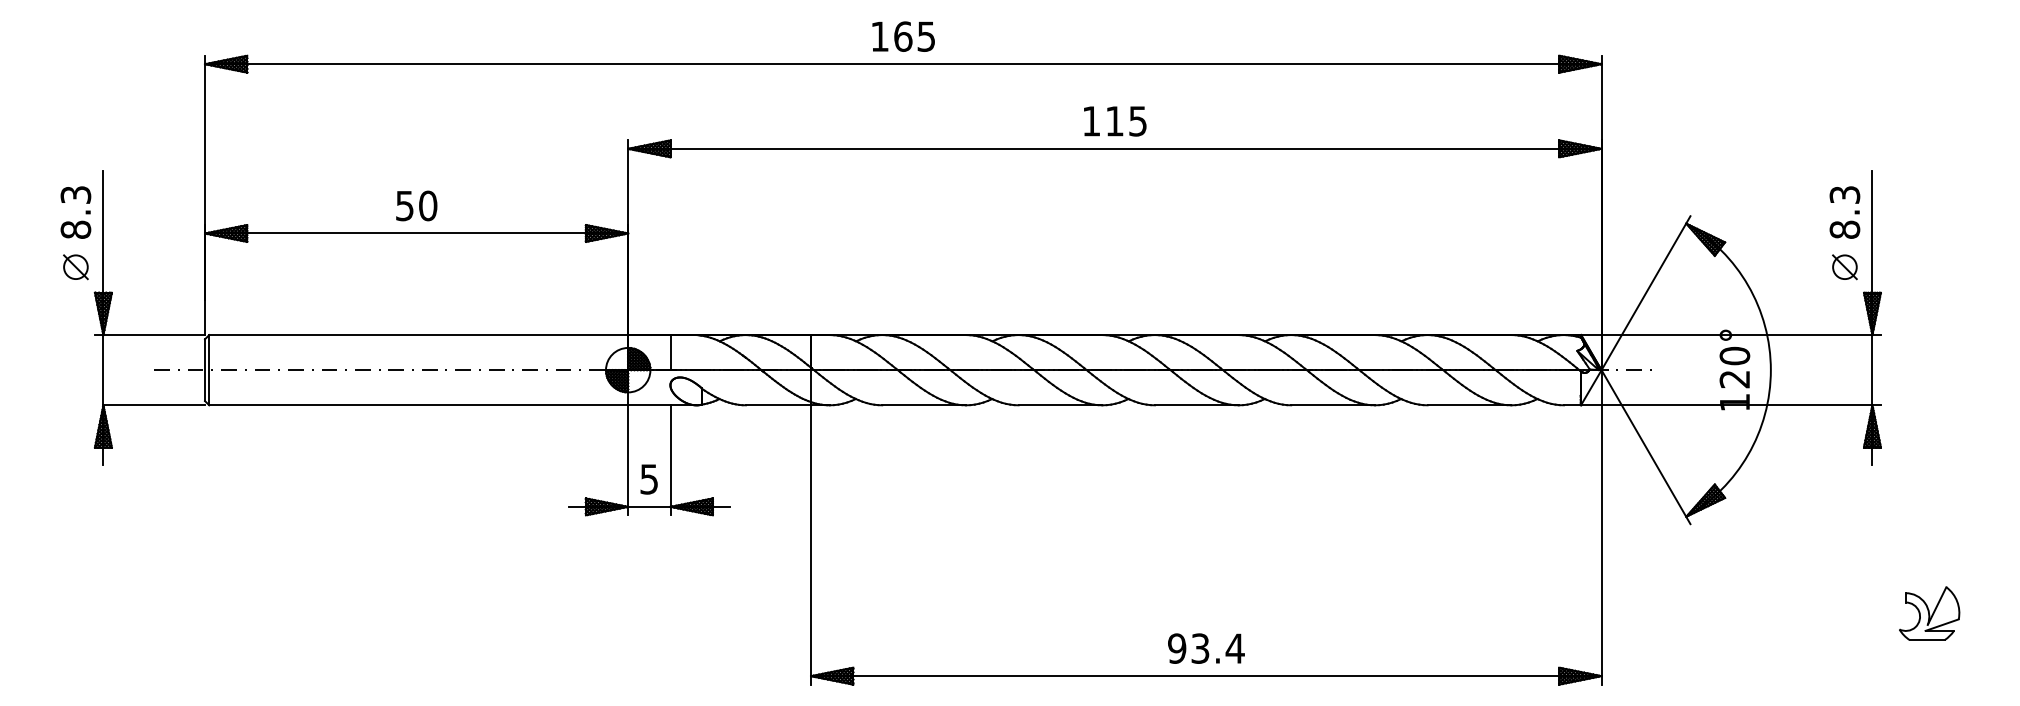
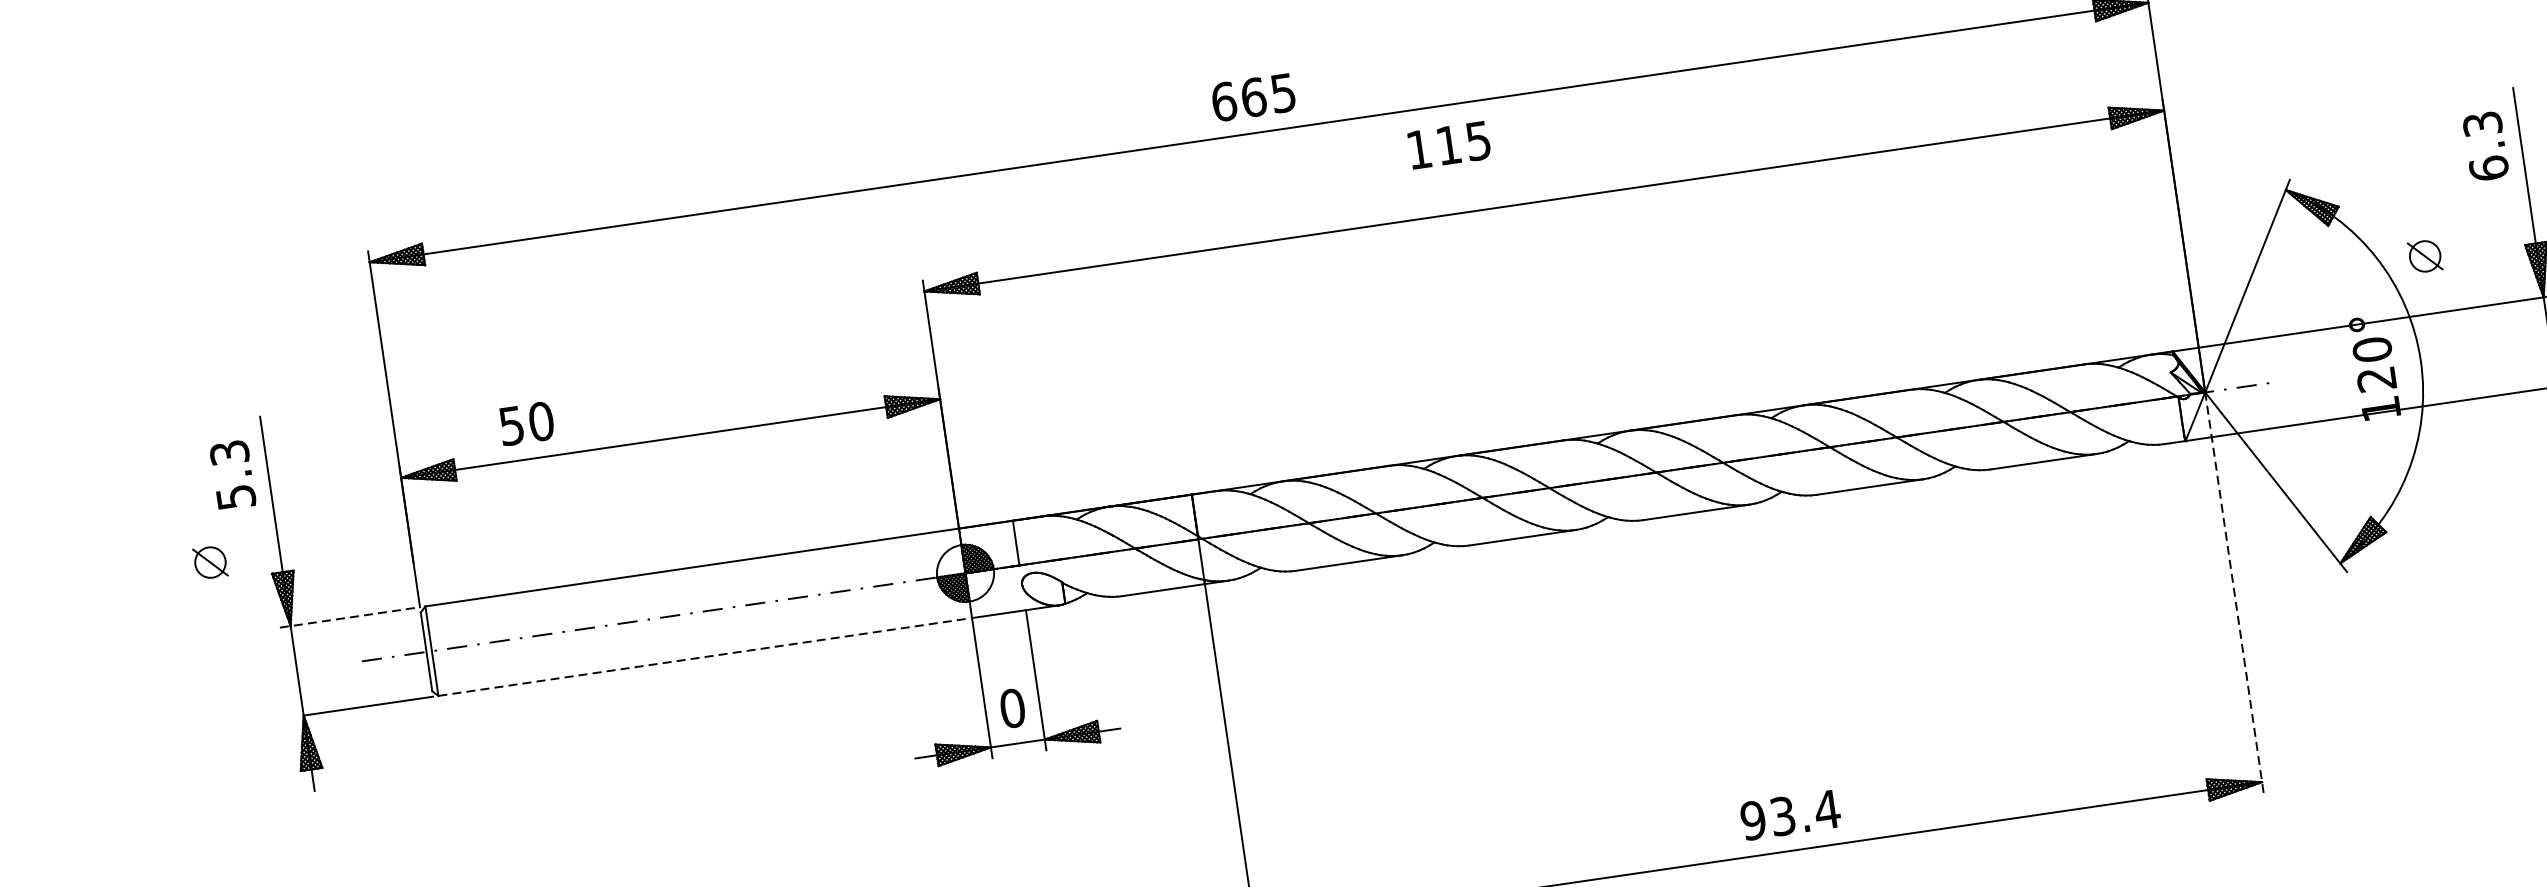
text: (880, 36) -> (1224, 101), 165 -> 665
text: (1115, 121) -> (1449, 145), moved
text: (416, 205) -> (526, 423), moved
text: (75, 229) -> (235, 496), 8.3 -> 5.3
text: (1844, 229) -> (2488, 168), 8.3 -> 6.3
part: (75, 267) -> (209, 562), moved
part: (1844, 267) -> (2424, 256), moved
line: (150, 335) -> (350, 617), solid -> dashed
line: (419, 405) -> (706, 657), solid -> dashed
text: (649, 479) -> (1012, 708), 5 -> 0
line: (1601, 526) -> (2234, 591), solid -> dashed
text: (1206, 648) -> (1790, 814), moved

